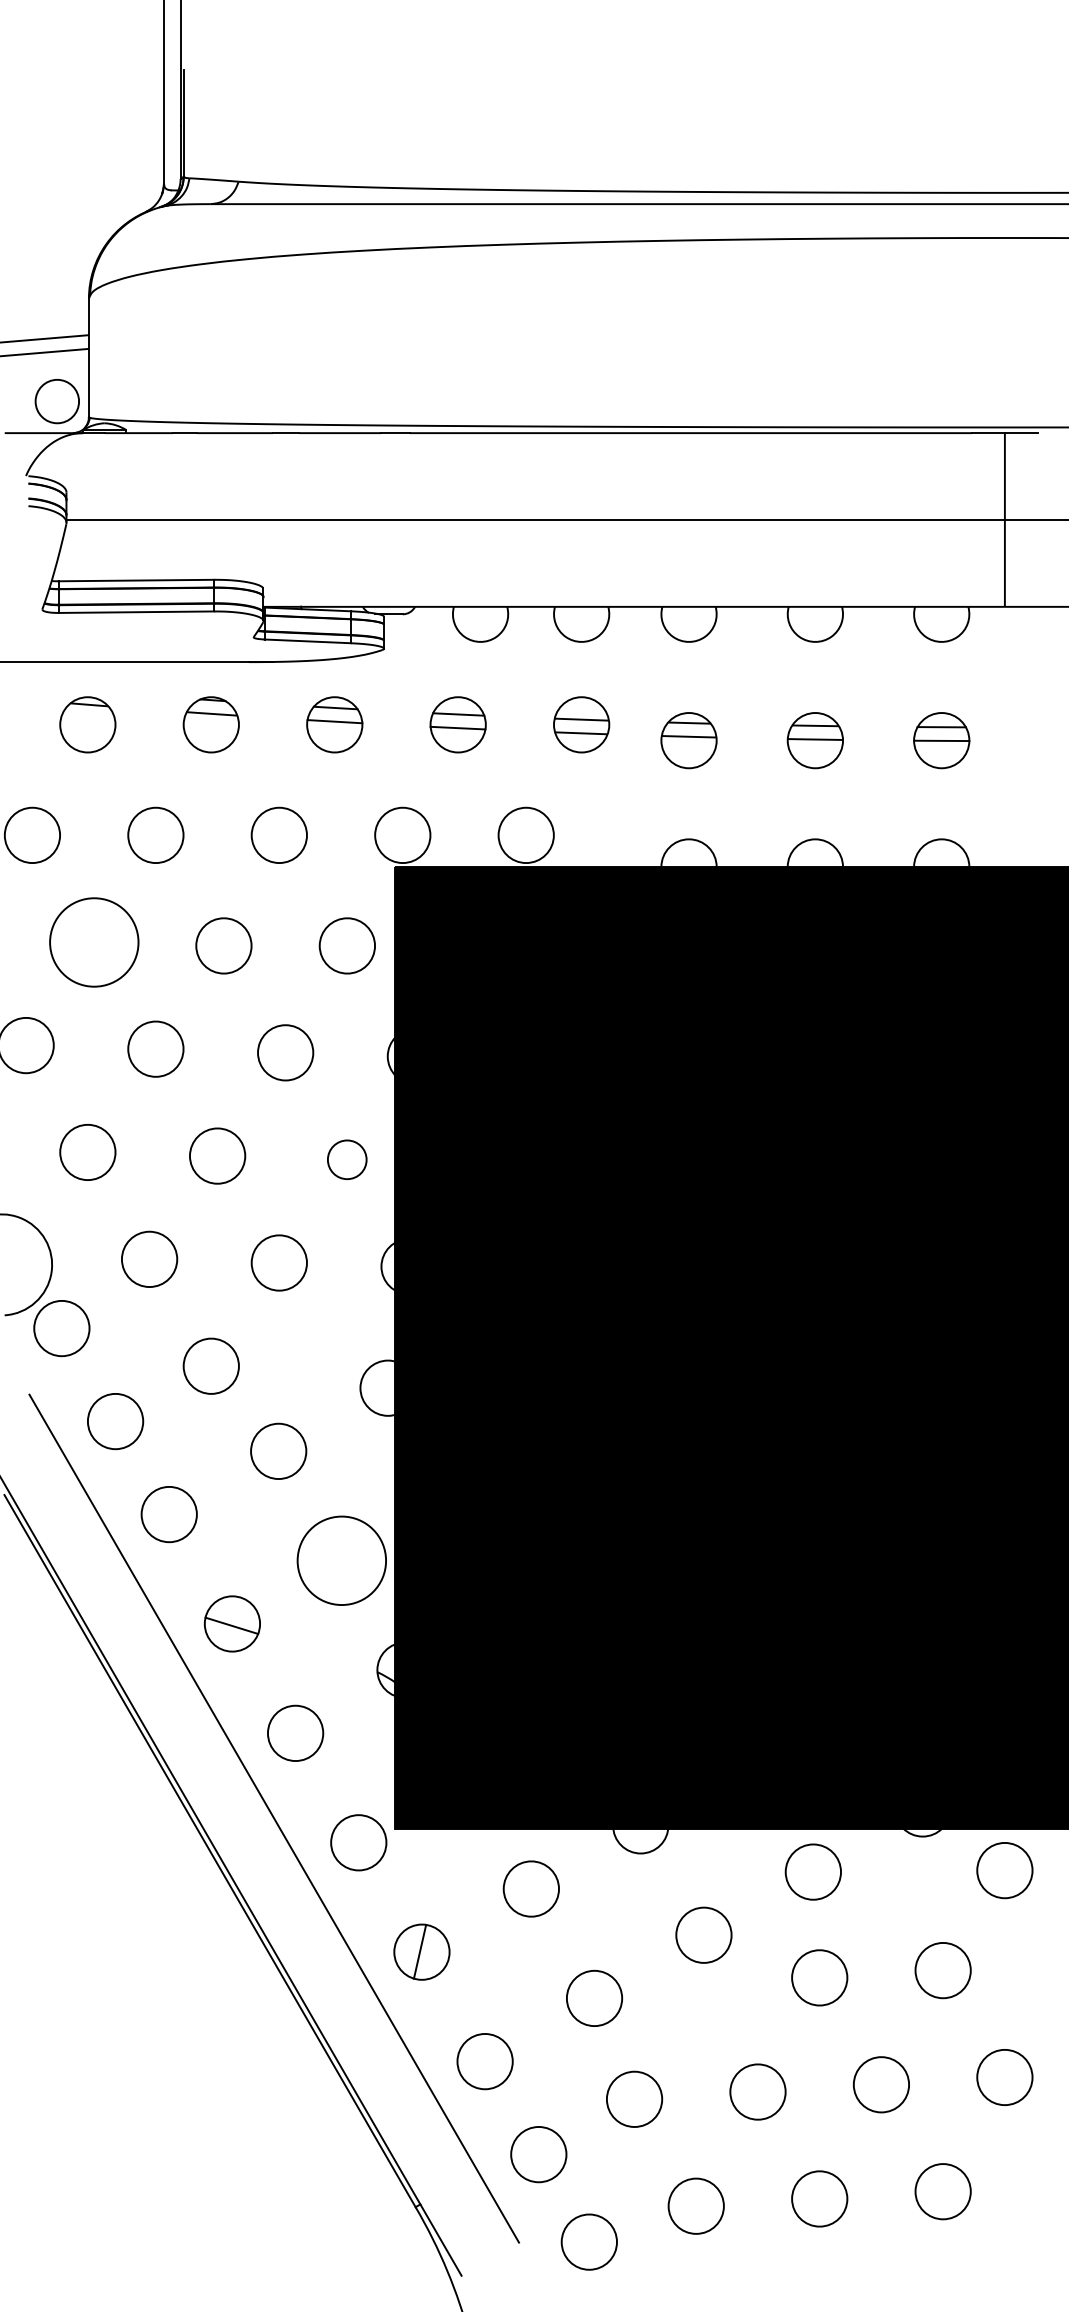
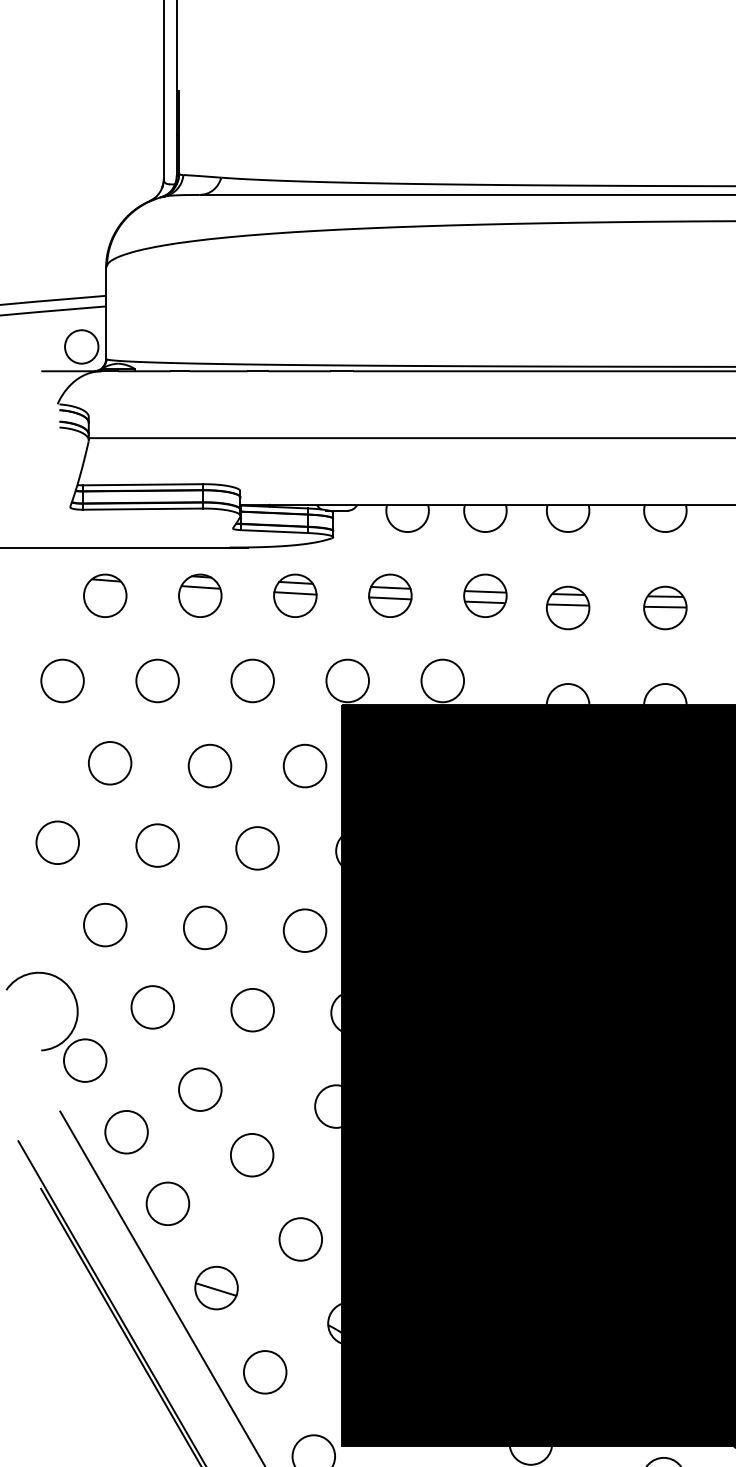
circle: (93, 941) -> (109, 762), size x0.62
circle: (346, 1159) -> (304, 930), size x1.43
circle: (341, 1560) -> (300, 1239), size x0.62

